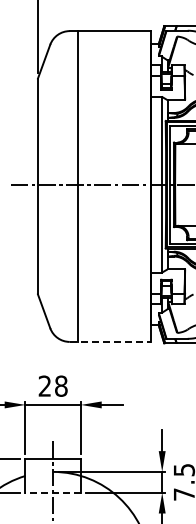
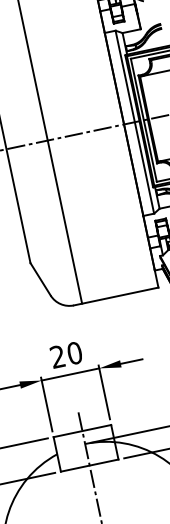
line: (110, 341) -> (116, 296), dashed -> solid
text: (61, 385) -> (74, 352), 28 -> 20
line: (53, 492) -> (89, 465), dashed -> solid

